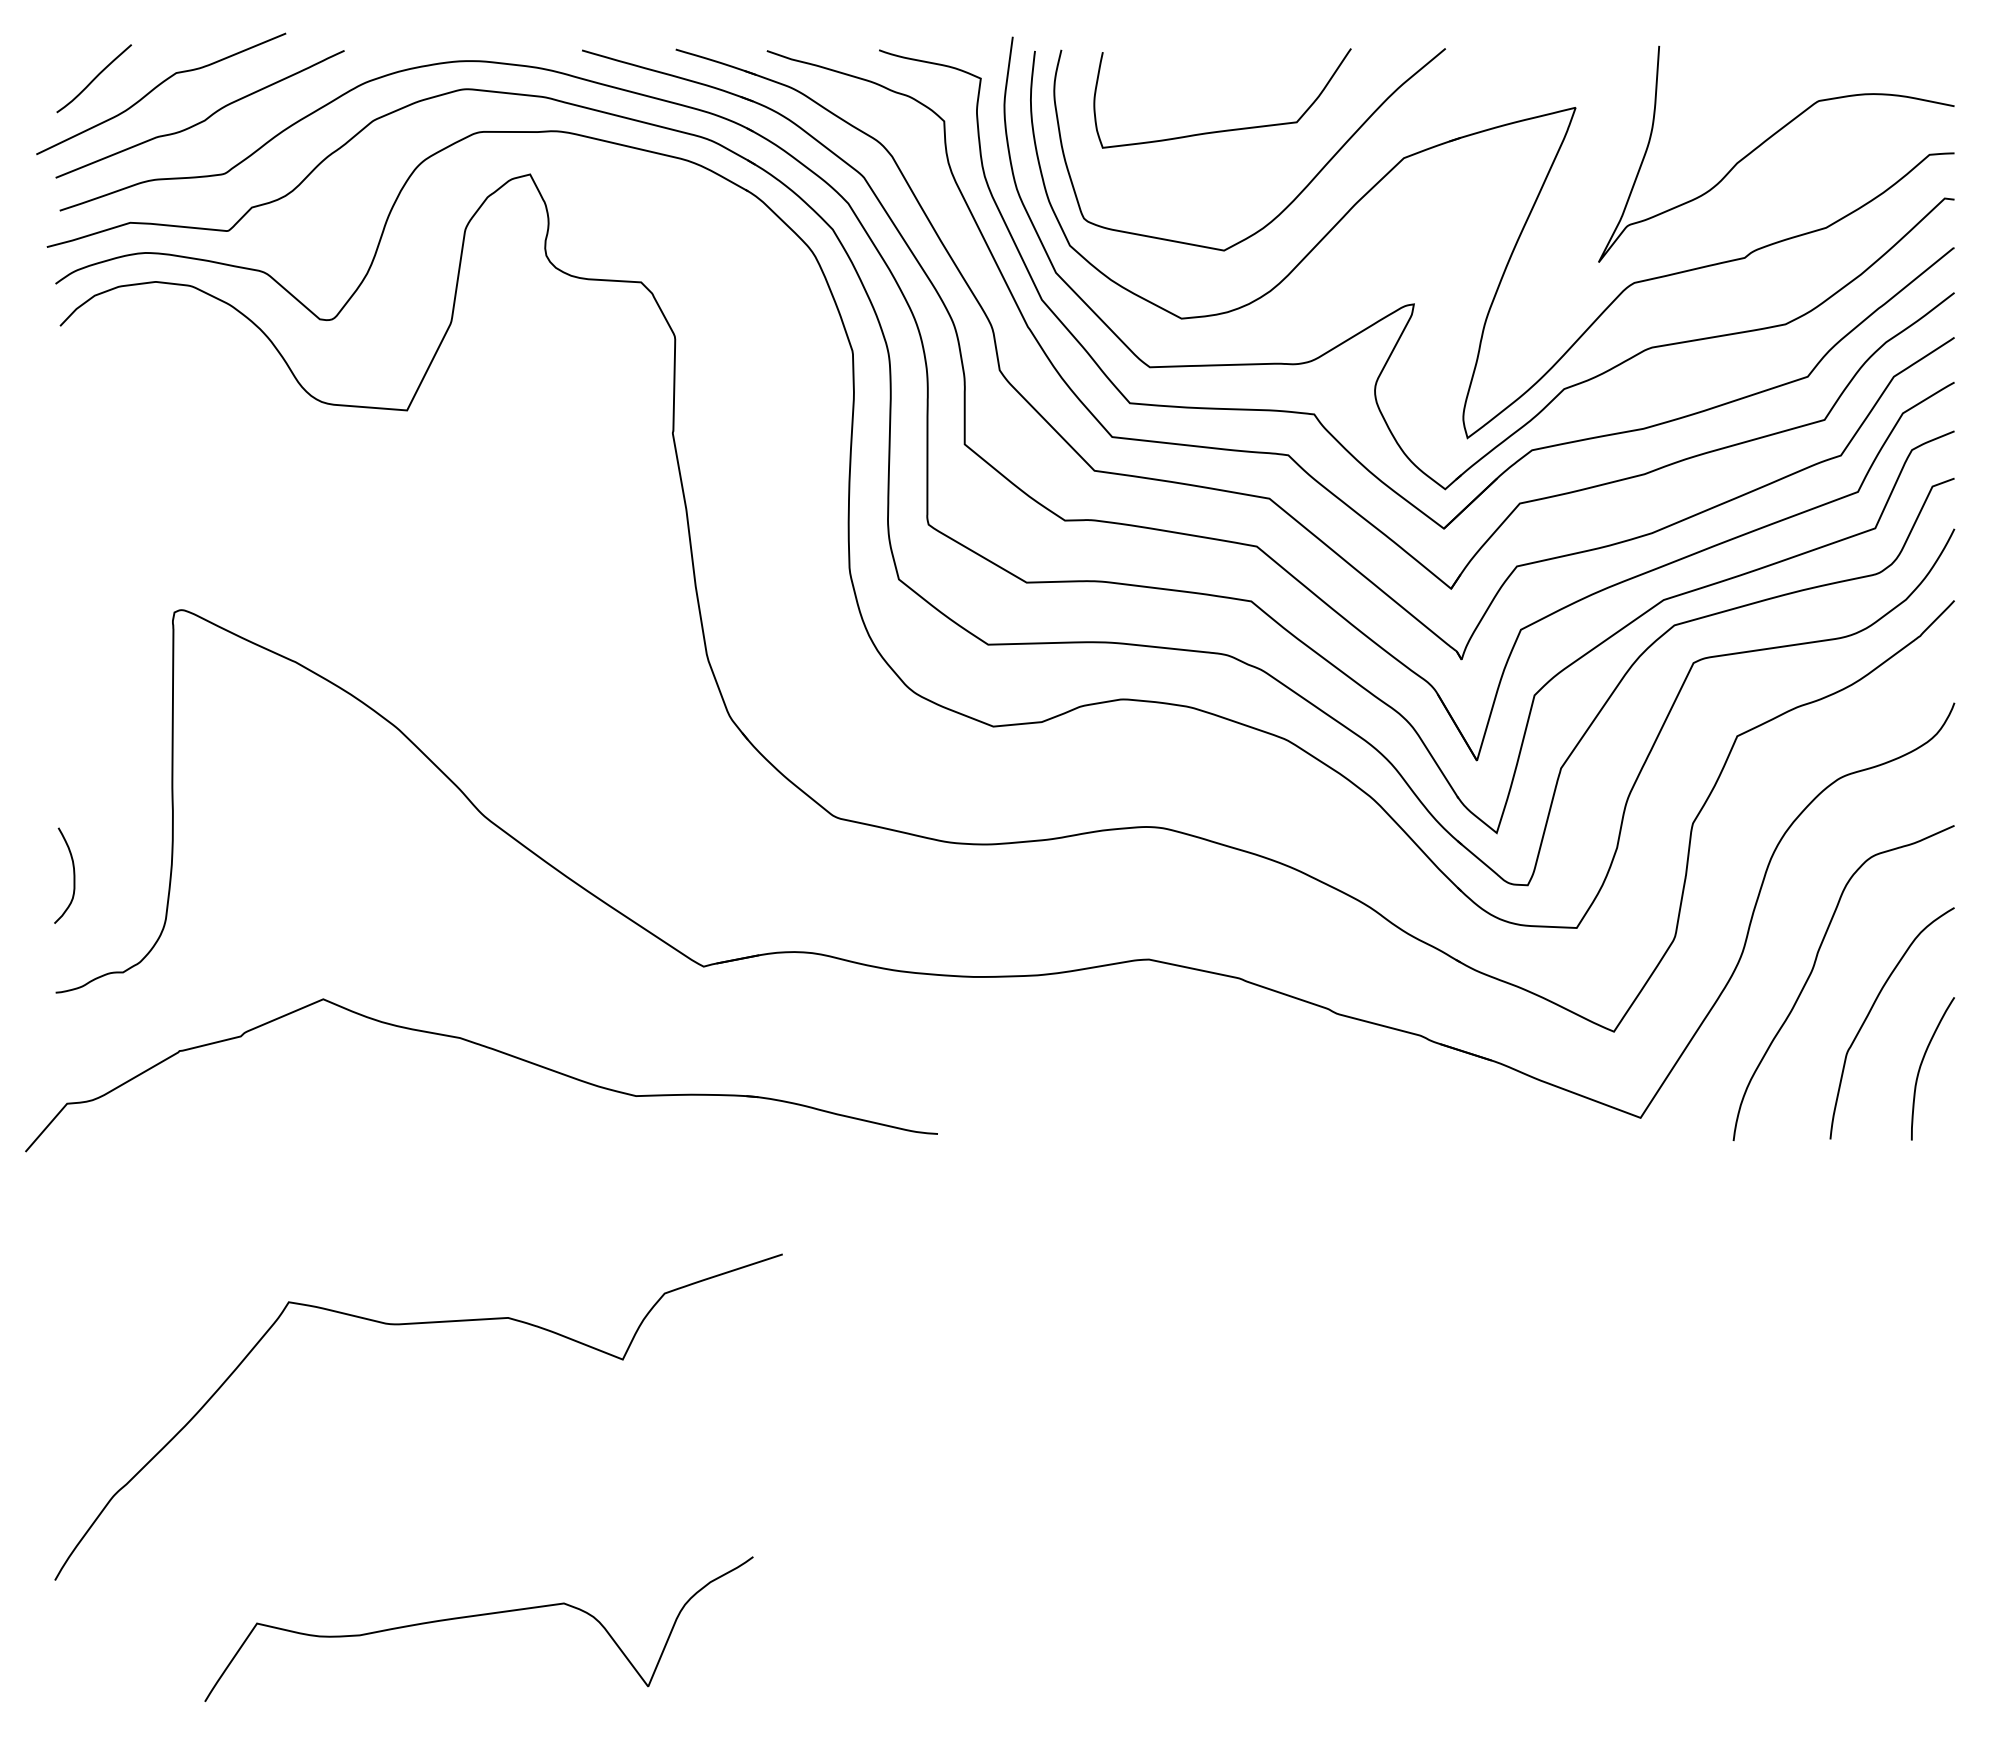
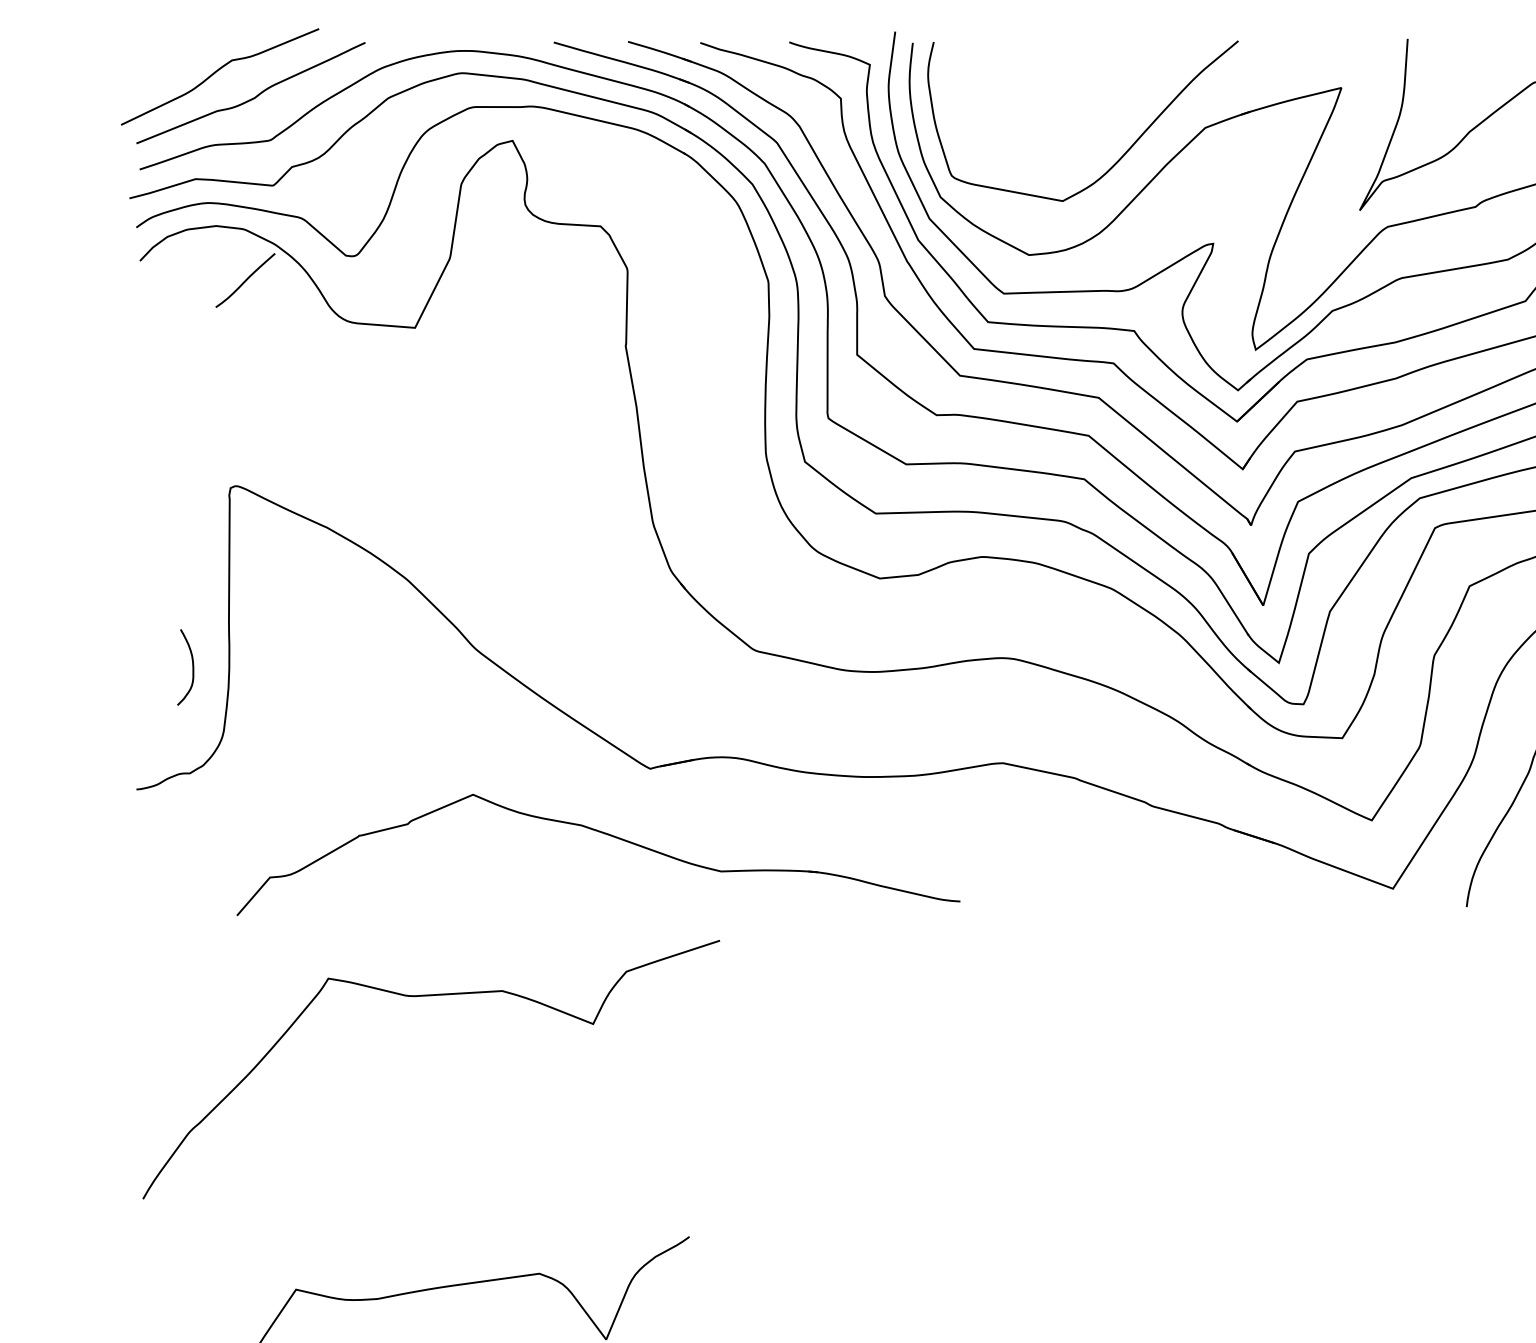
curve: (93, 78) -> (244, 280), moved
curve: (1226, 129) -> (1064, 105), removed
curve: (73, 875) -> (192, 667), moved
part: (490, 1049) -> (605, 834), moved
curve: (418, 1324) -> (431, 996), moved

